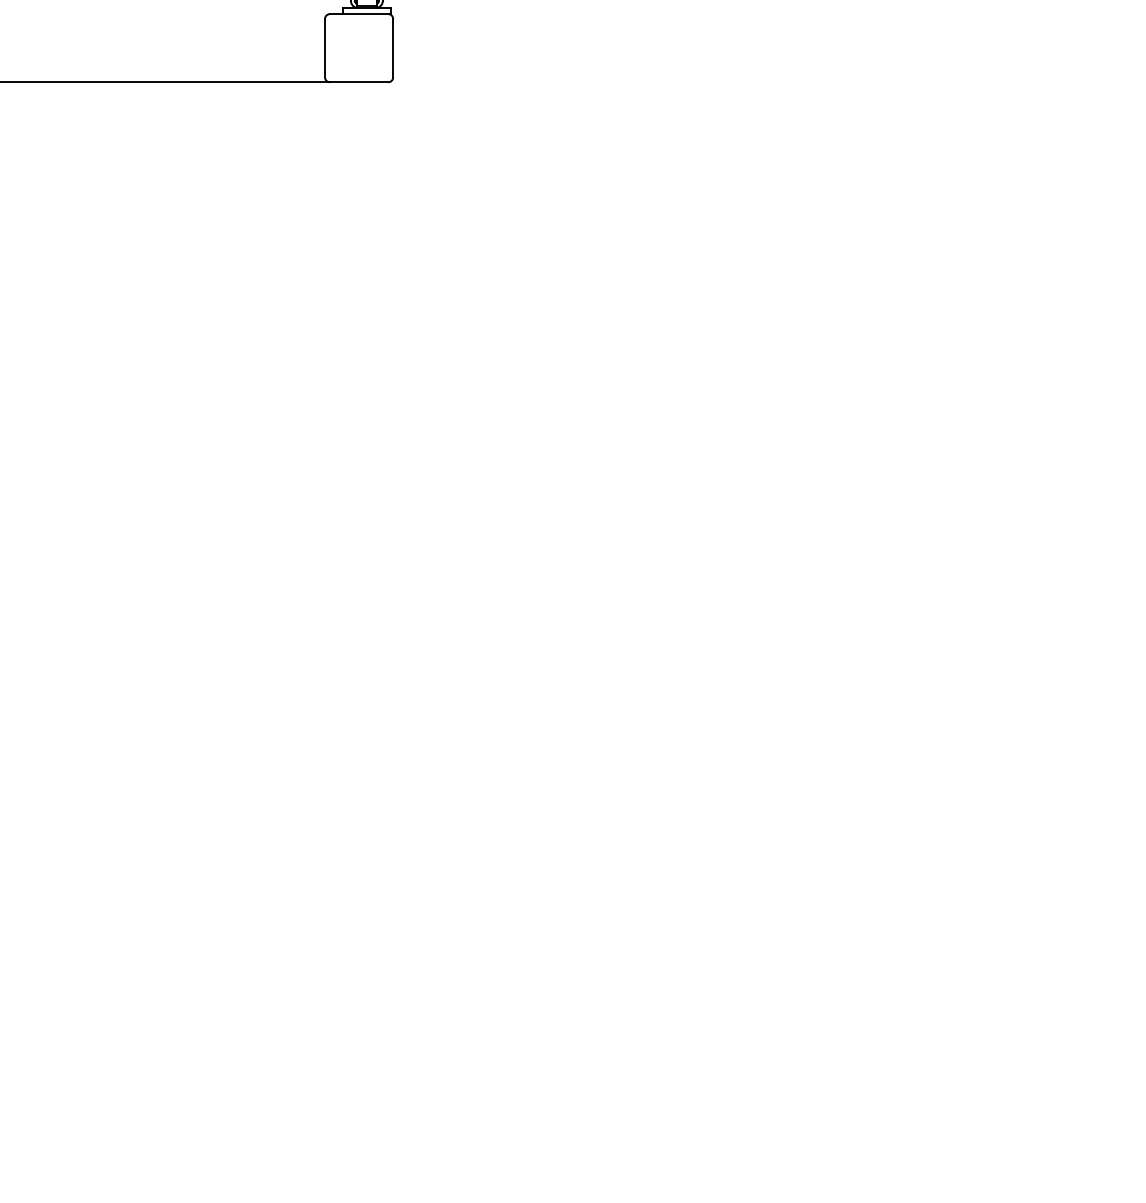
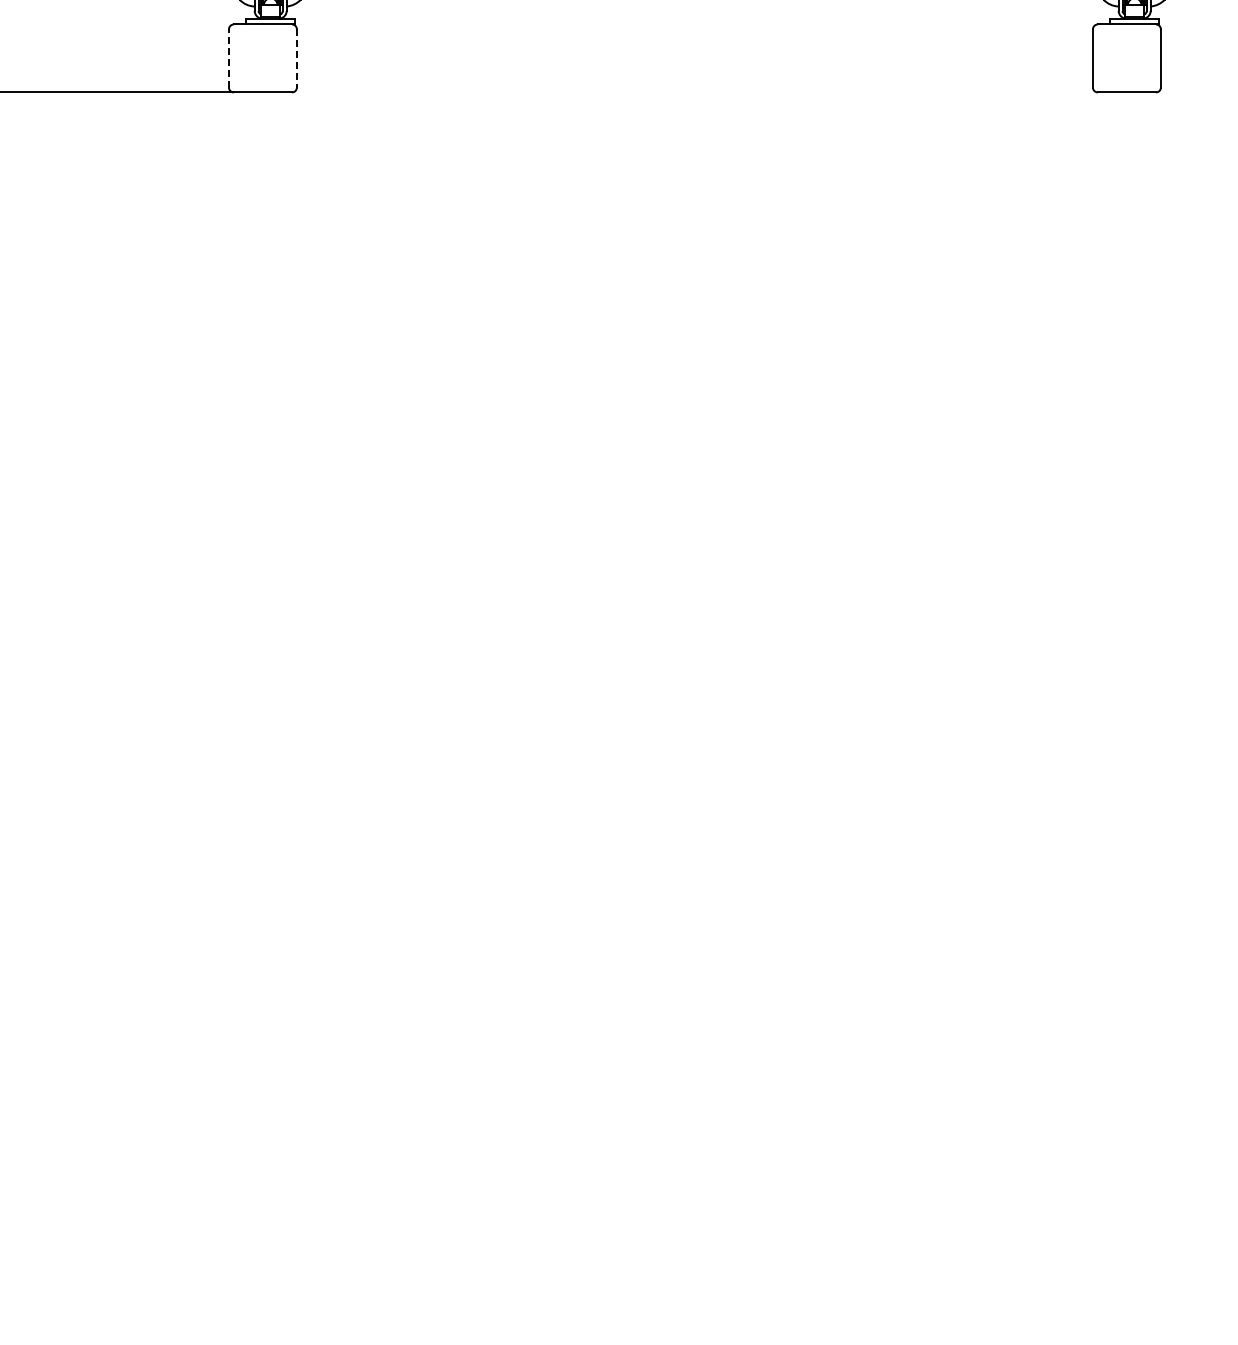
line: (324, 47) -> (228, 57), solid -> dashed
line: (392, 48) -> (296, 58), solid -> dashed

